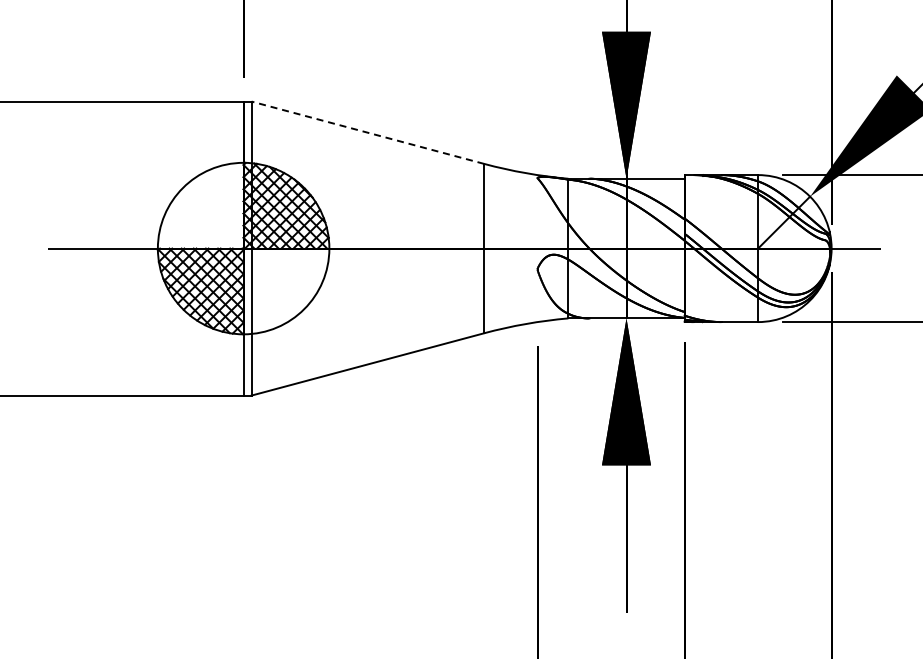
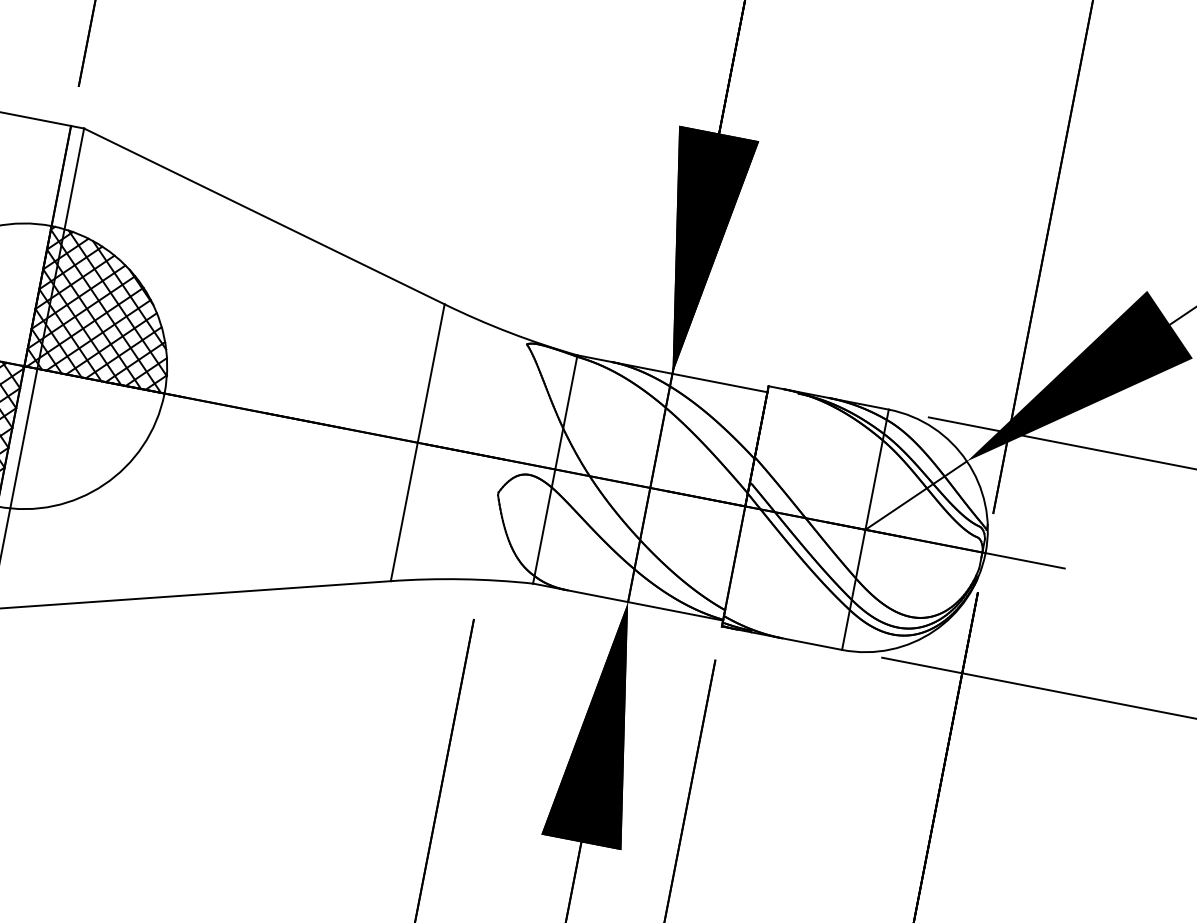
line: (367, 132) -> (263, 215), dashed -> solid

